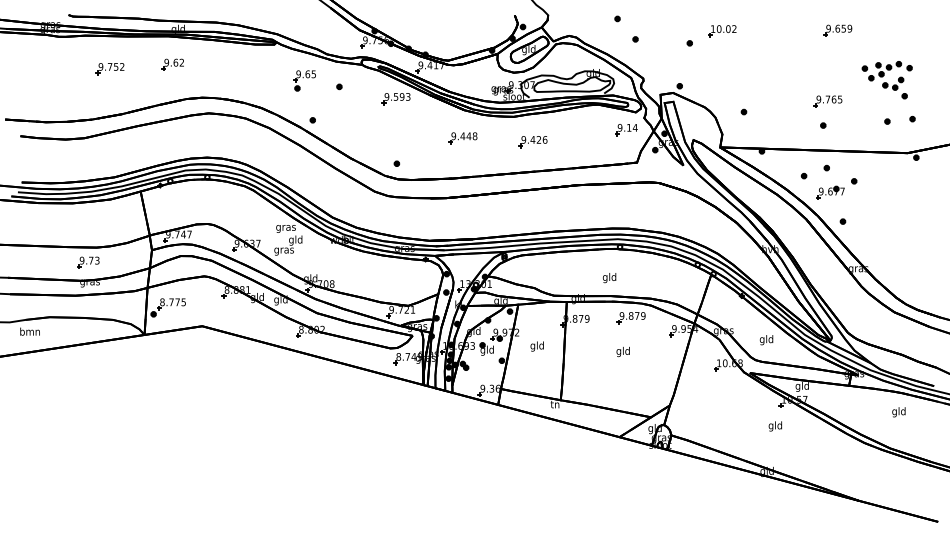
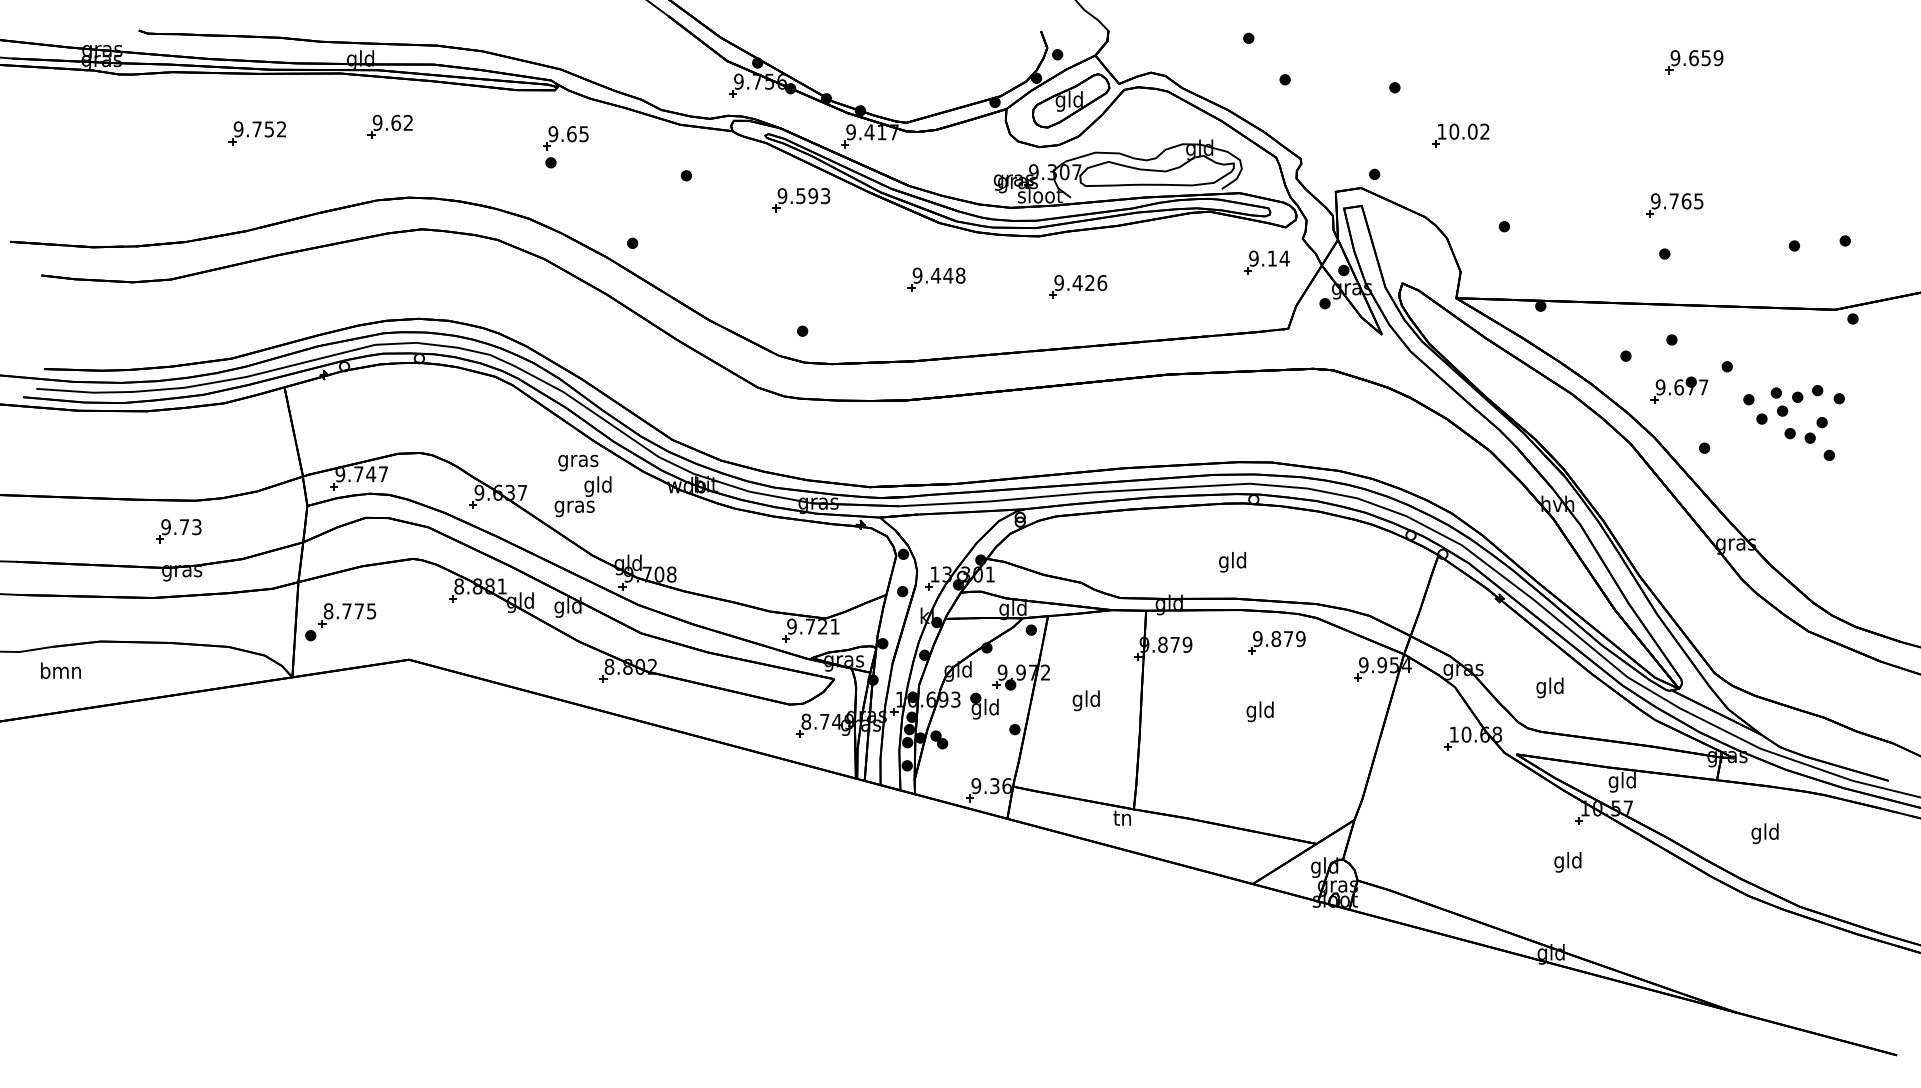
part: (722, 31) -> (1460, 136), moved
part: (172, 64) -> (389, 126), moved
part: (109, 69) -> (255, 134), moved
part: (304, 80) -> (565, 146), moved
part: (886, 80) -> (1792, 423), moved
text: (898, 412) -> (1764, 834), moved

